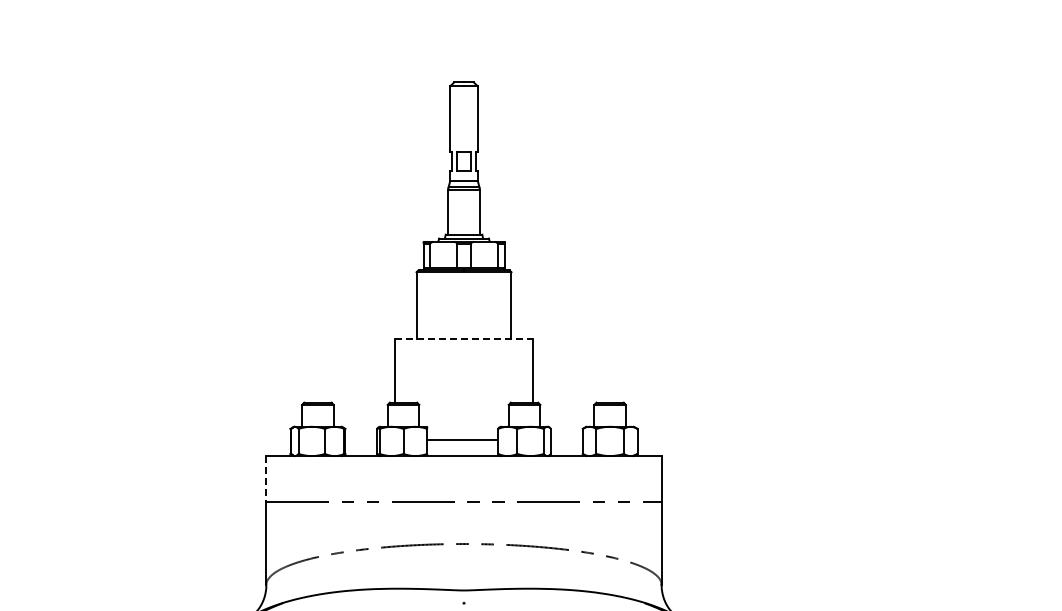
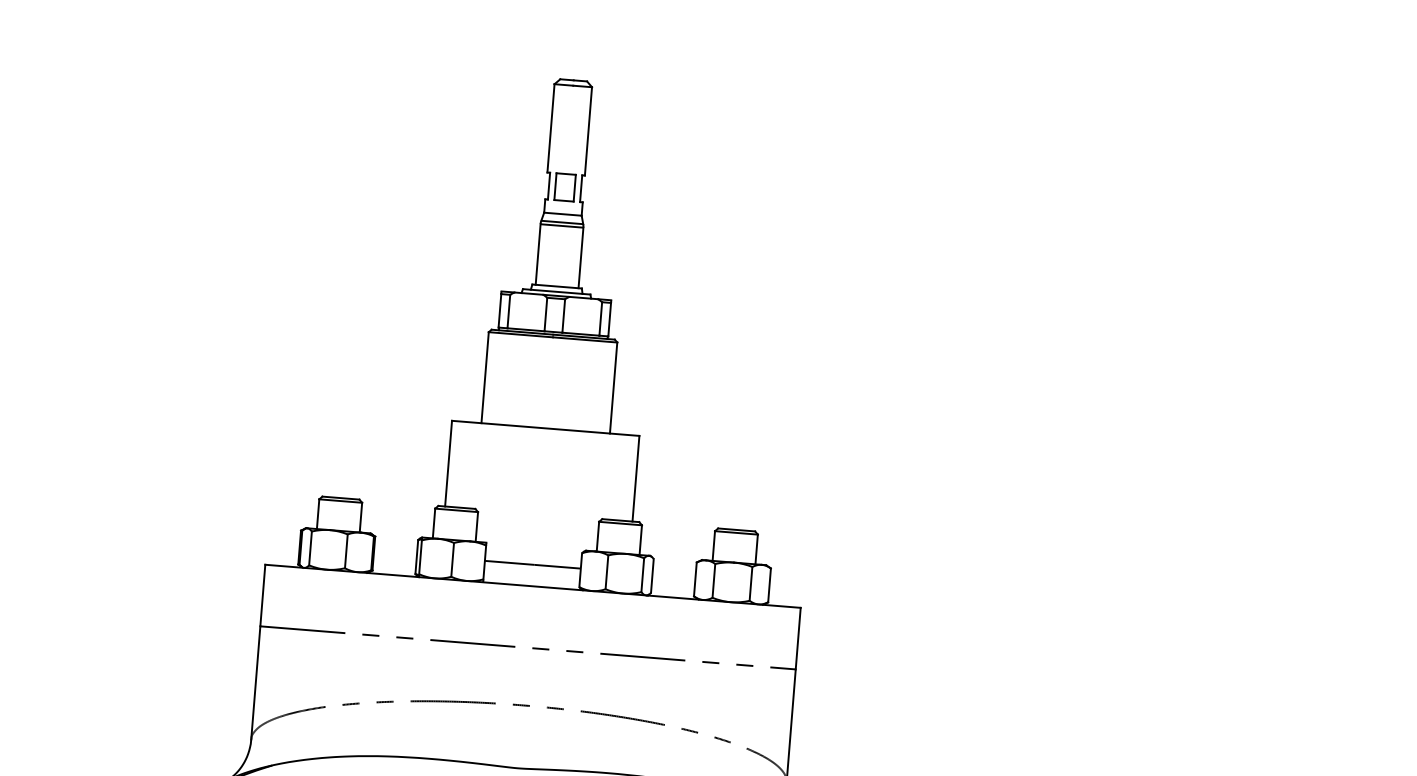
line: (464, 339) -> (546, 428), dashed -> solid
line: (266, 478) -> (263, 595), dashed -> solid

